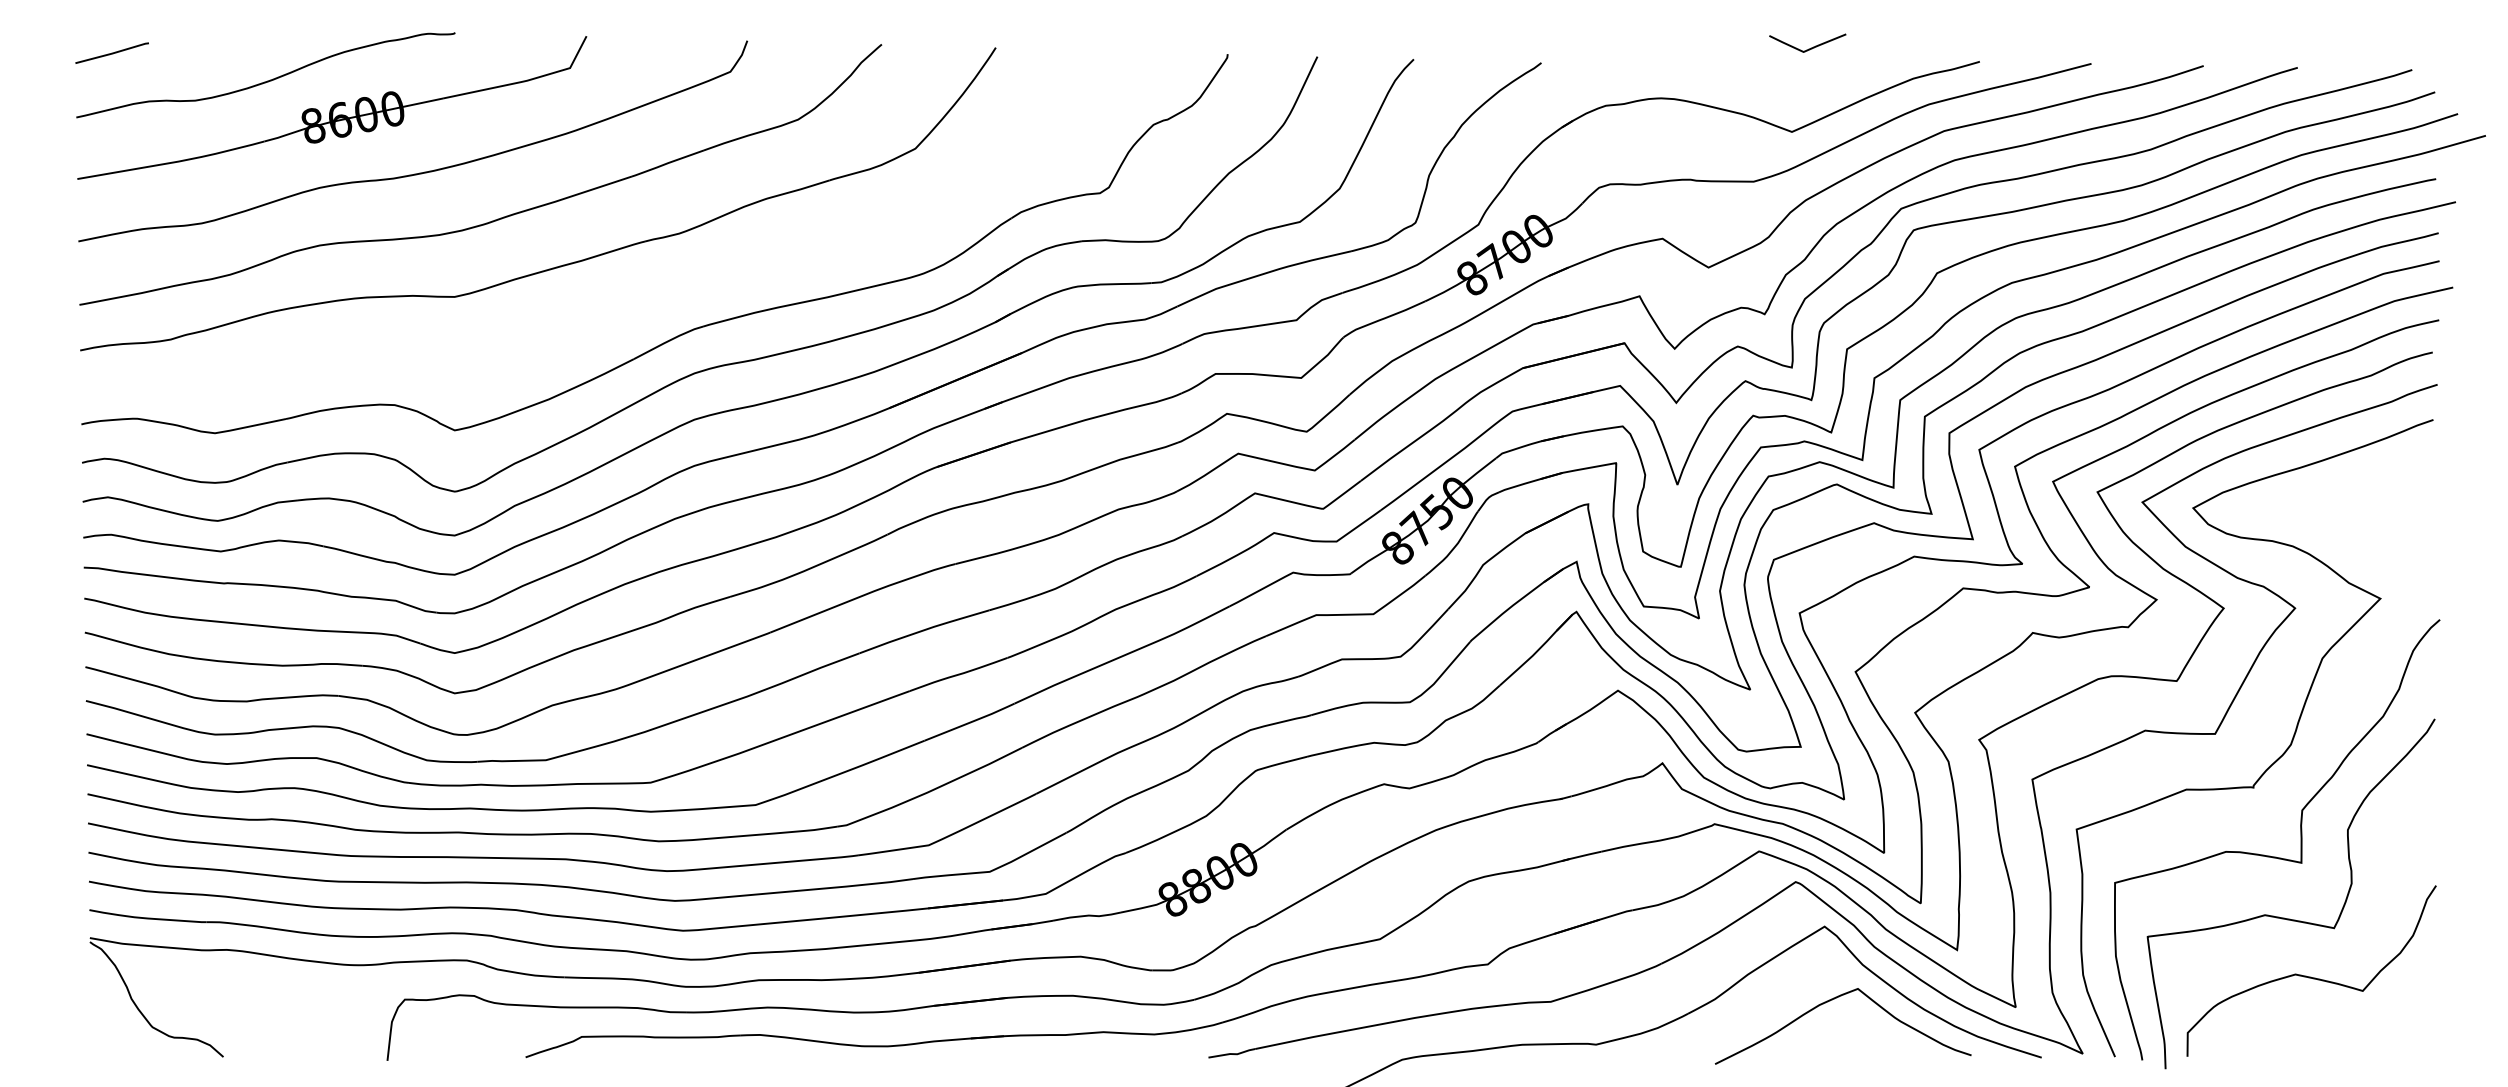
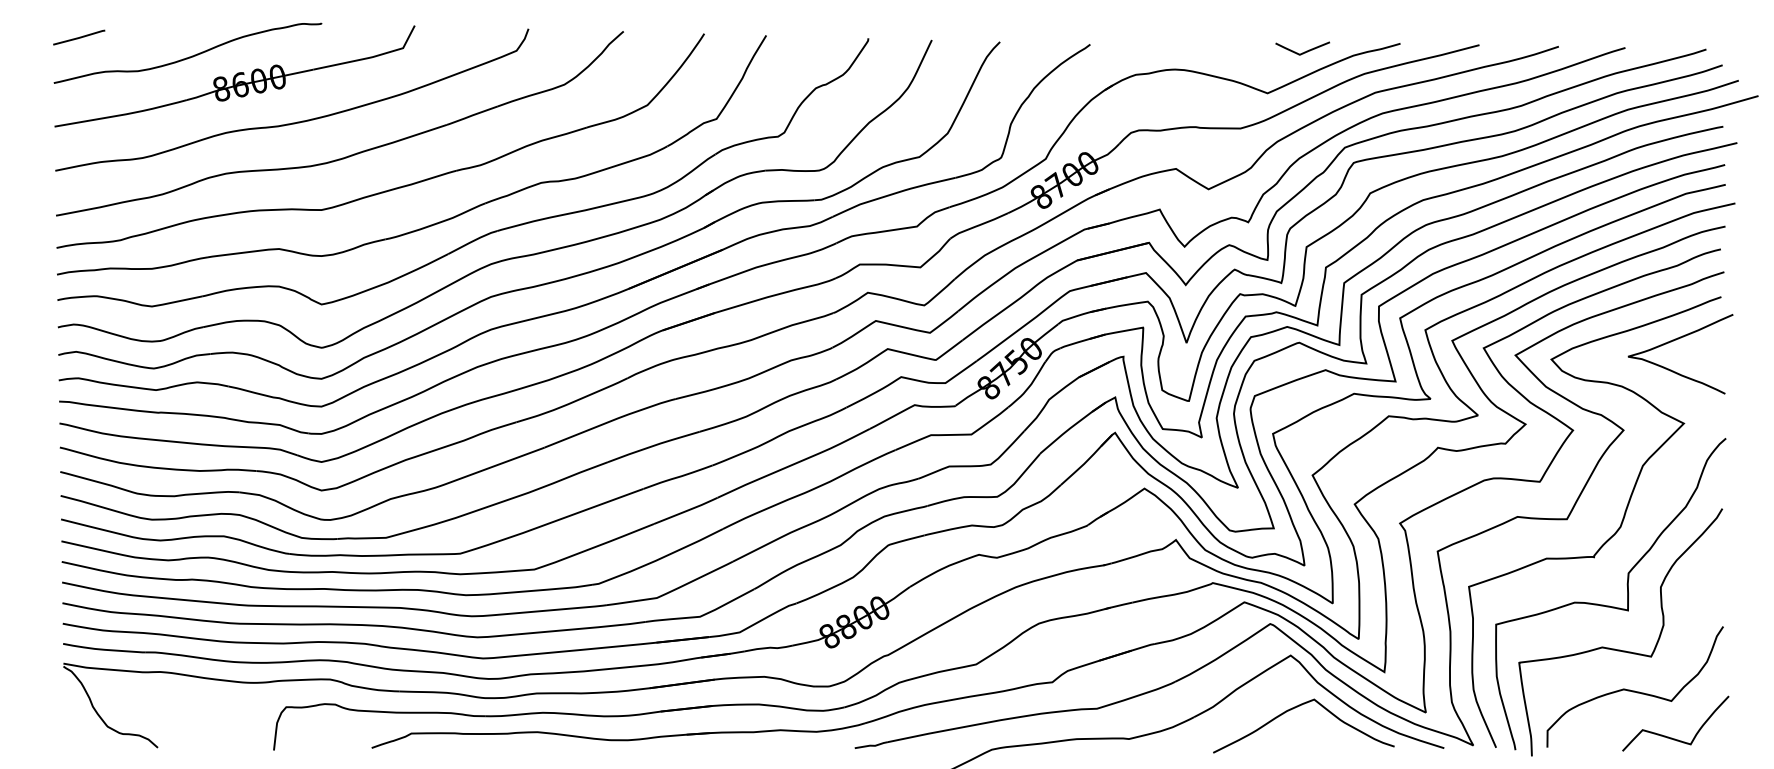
curve: (1810, 47) -> (1304, 51), moved
part: (612, 315) -> (433, 223), added
curve: (2369, 481) -> (1676, 340), added
curve: (2362, 1042) -> (1671, 737), added

